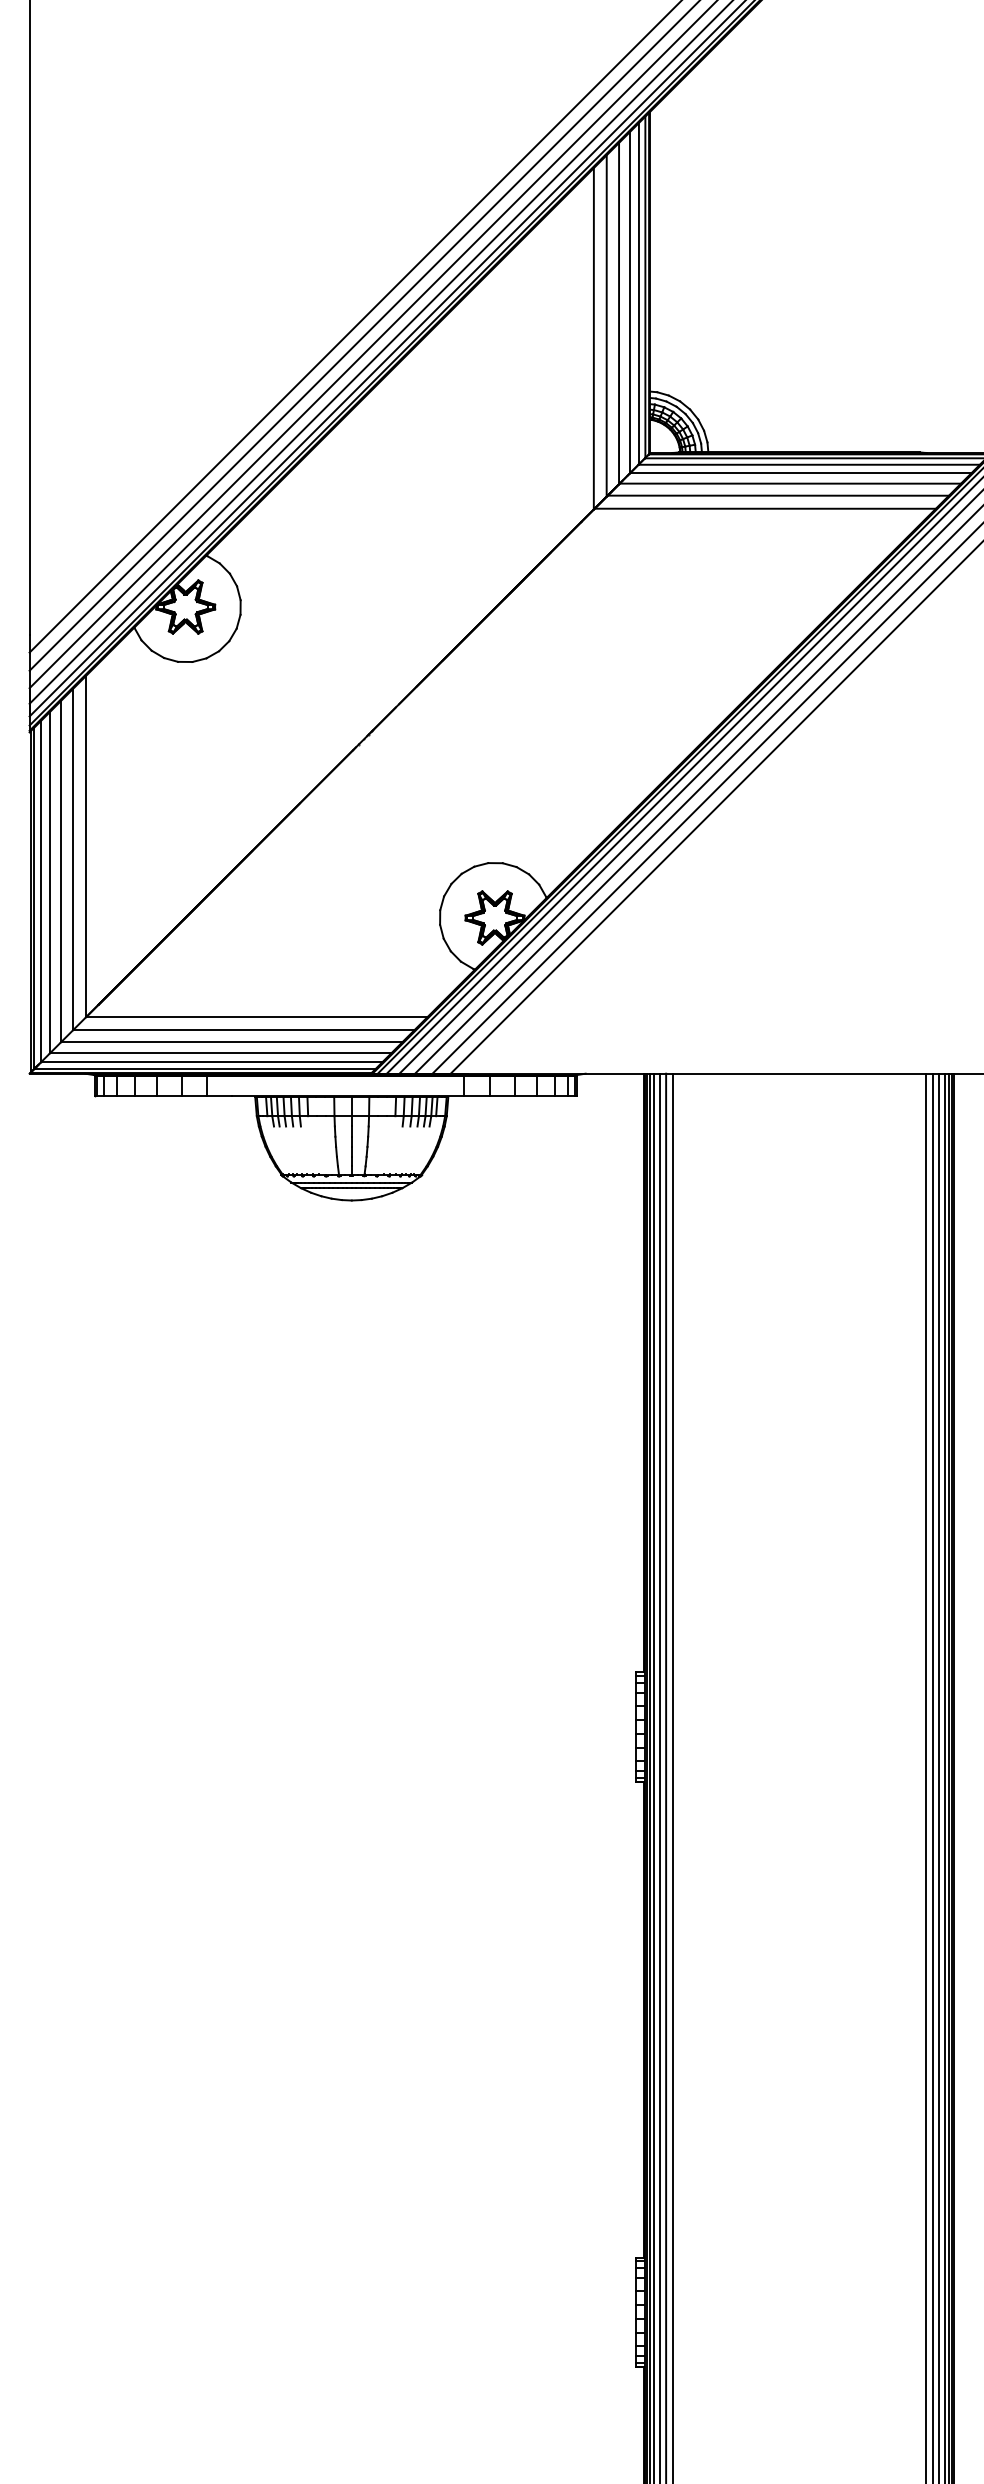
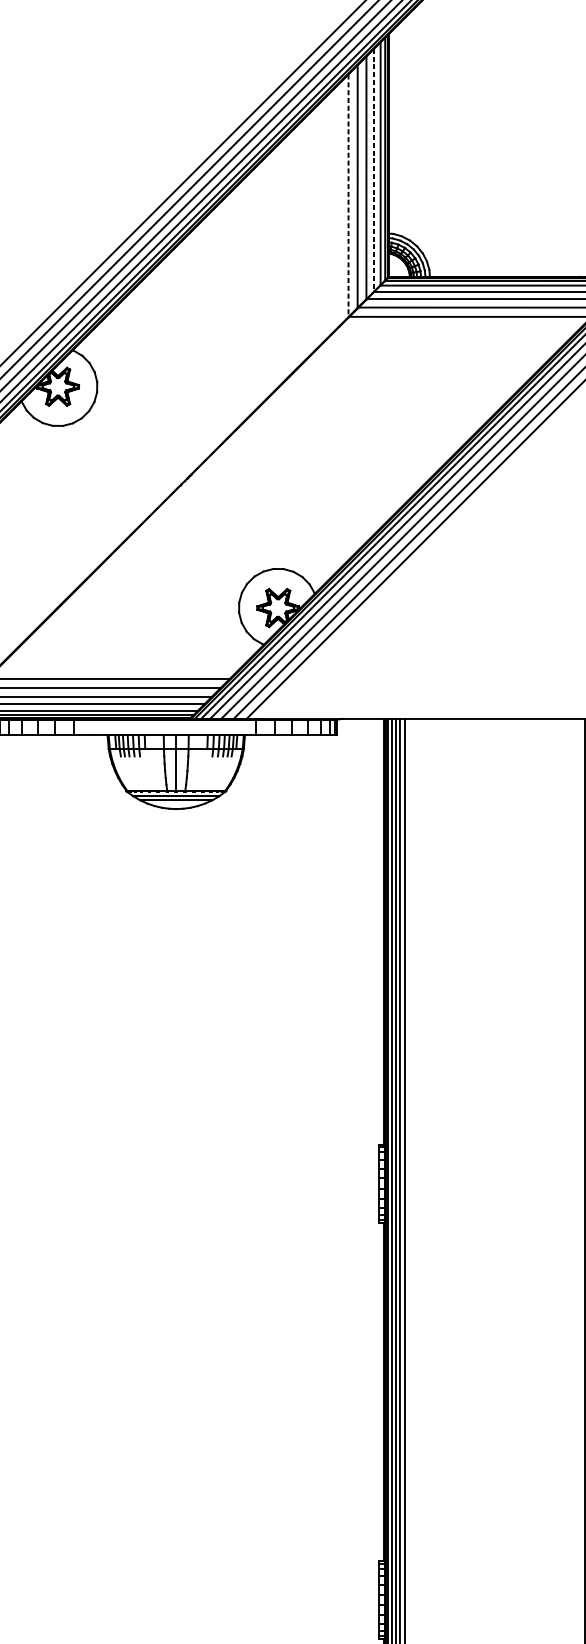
line: (630, 302) -> (374, 170), solid -> dashed
line: (593, 338) -> (348, 195), solid -> dashed

